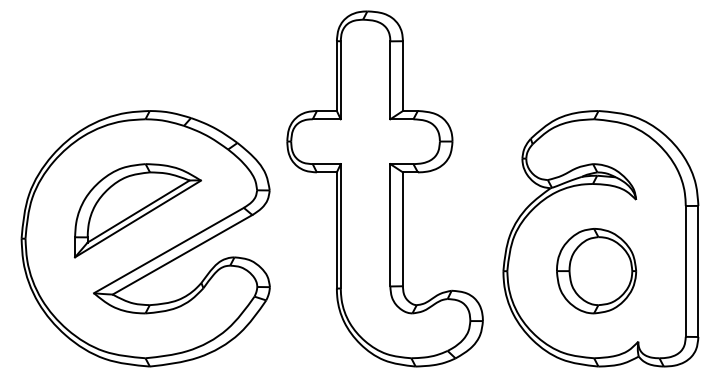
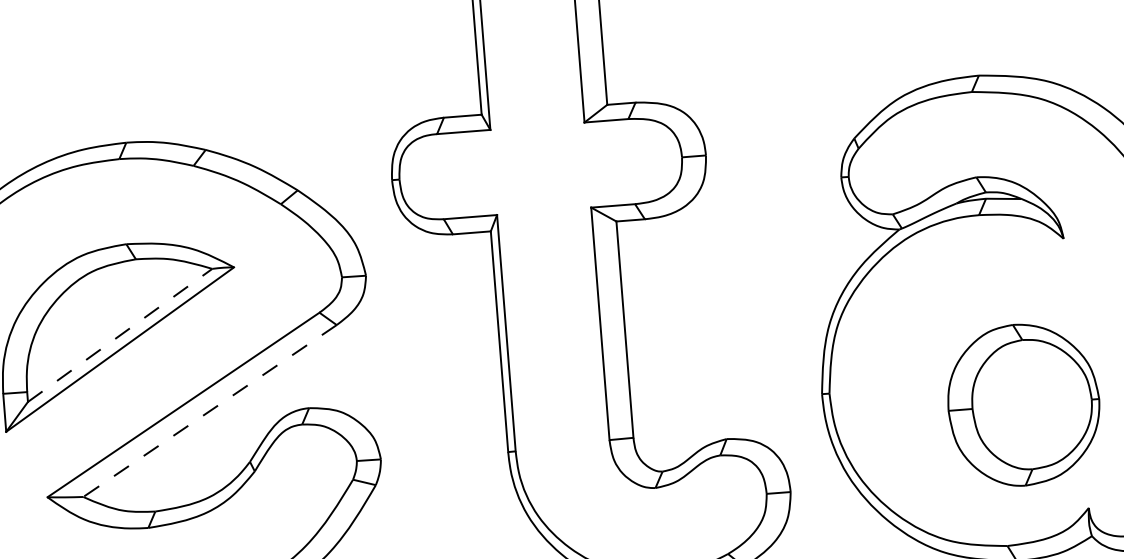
line: (138, 211) -> (119, 335), solid -> dashed
line: (182, 255) -> (210, 412), solid -> dashed
part: (596, 271) -> (1023, 405), moved

